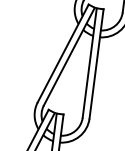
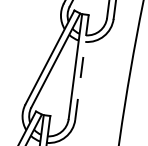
line: (96, 63) -> (81, 67), solid -> dashed

